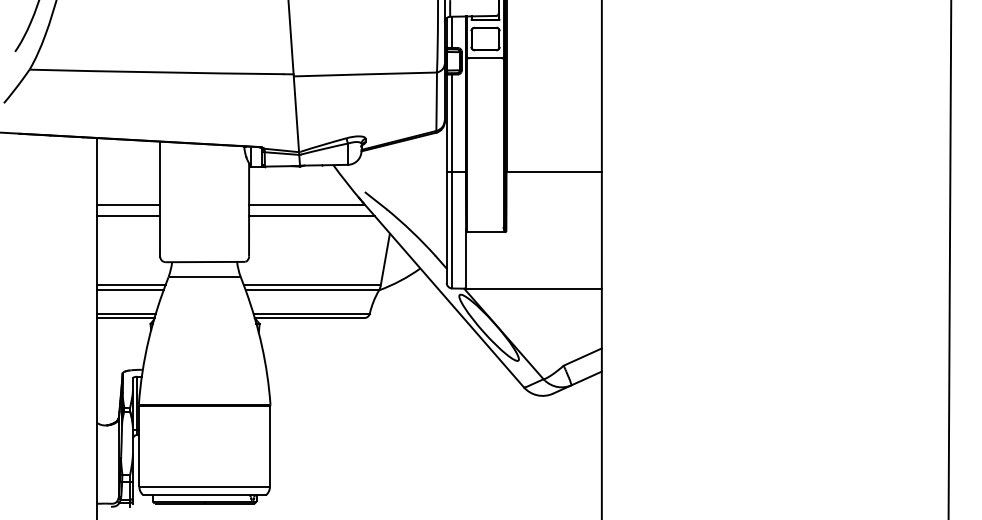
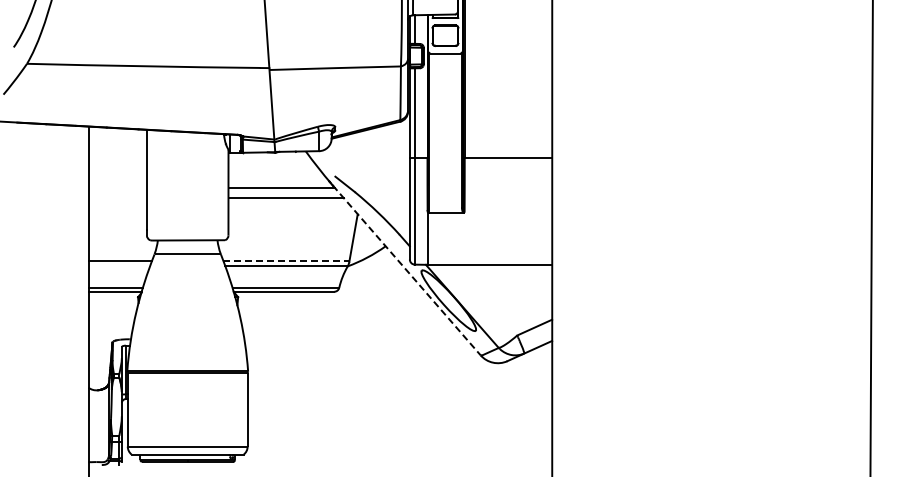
line: (128, 204) -> (117, 187), removed
line: (128, 216) -> (117, 198), removed
line: (312, 285) -> (286, 261), solid -> dashed
line: (130, 289) -> (119, 265), removed
line: (443, 294) -> (406, 270), solid -> dashed

